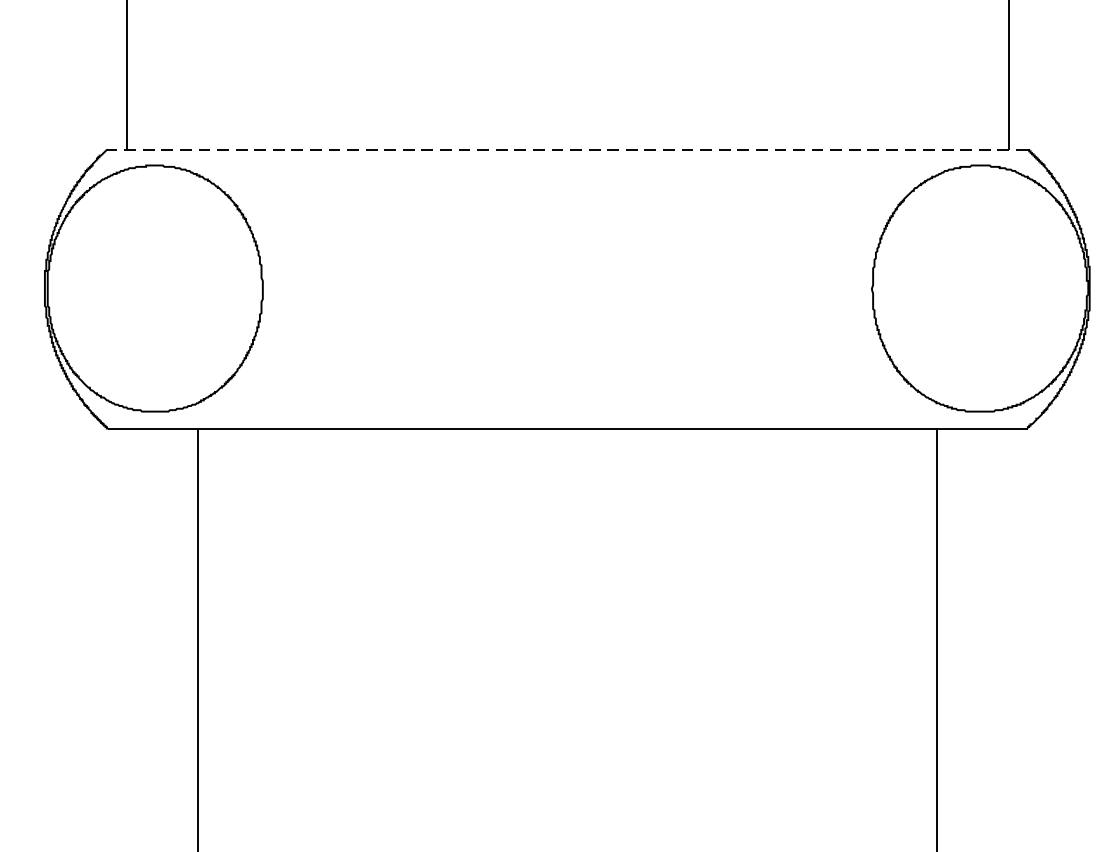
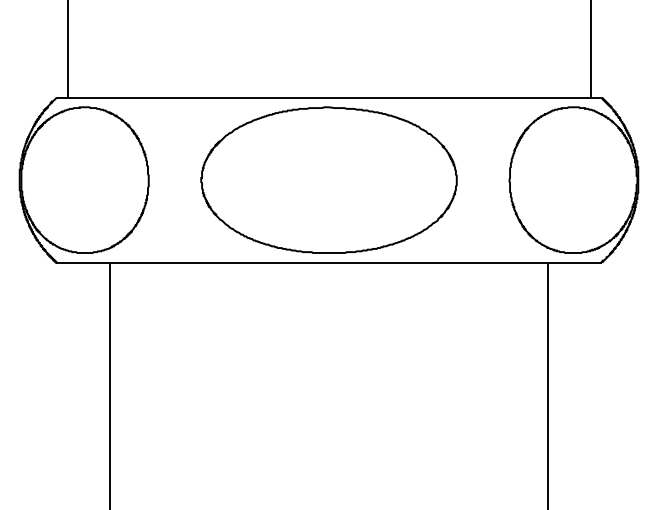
line: (566, 150) -> (328, 98), dashed -> solid
part: (566, 287) -> (328, 179), added

